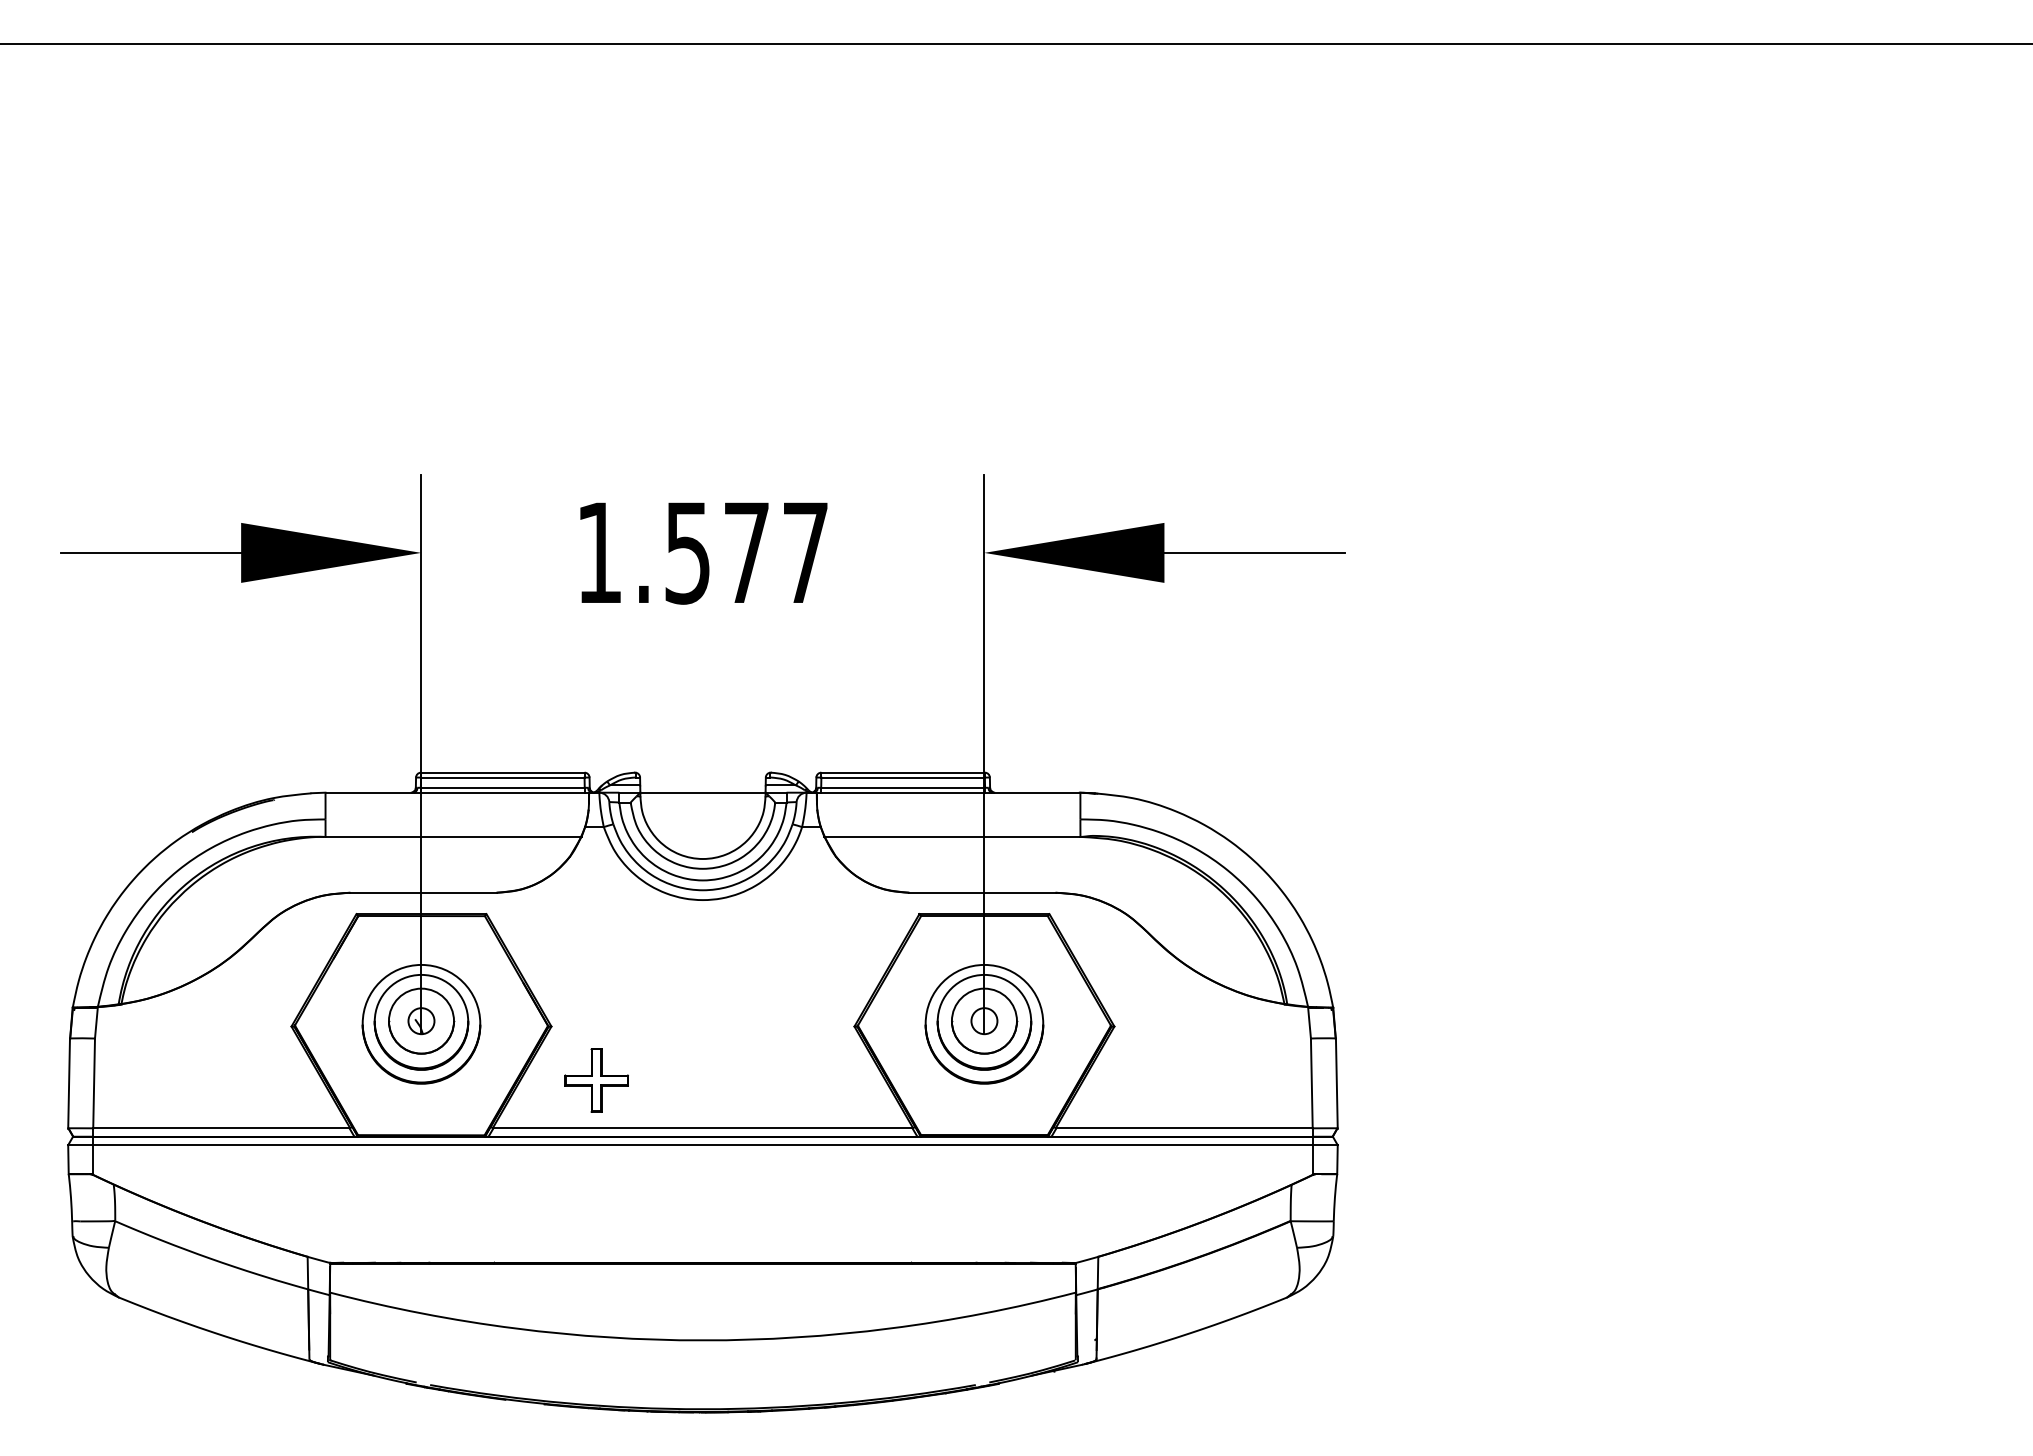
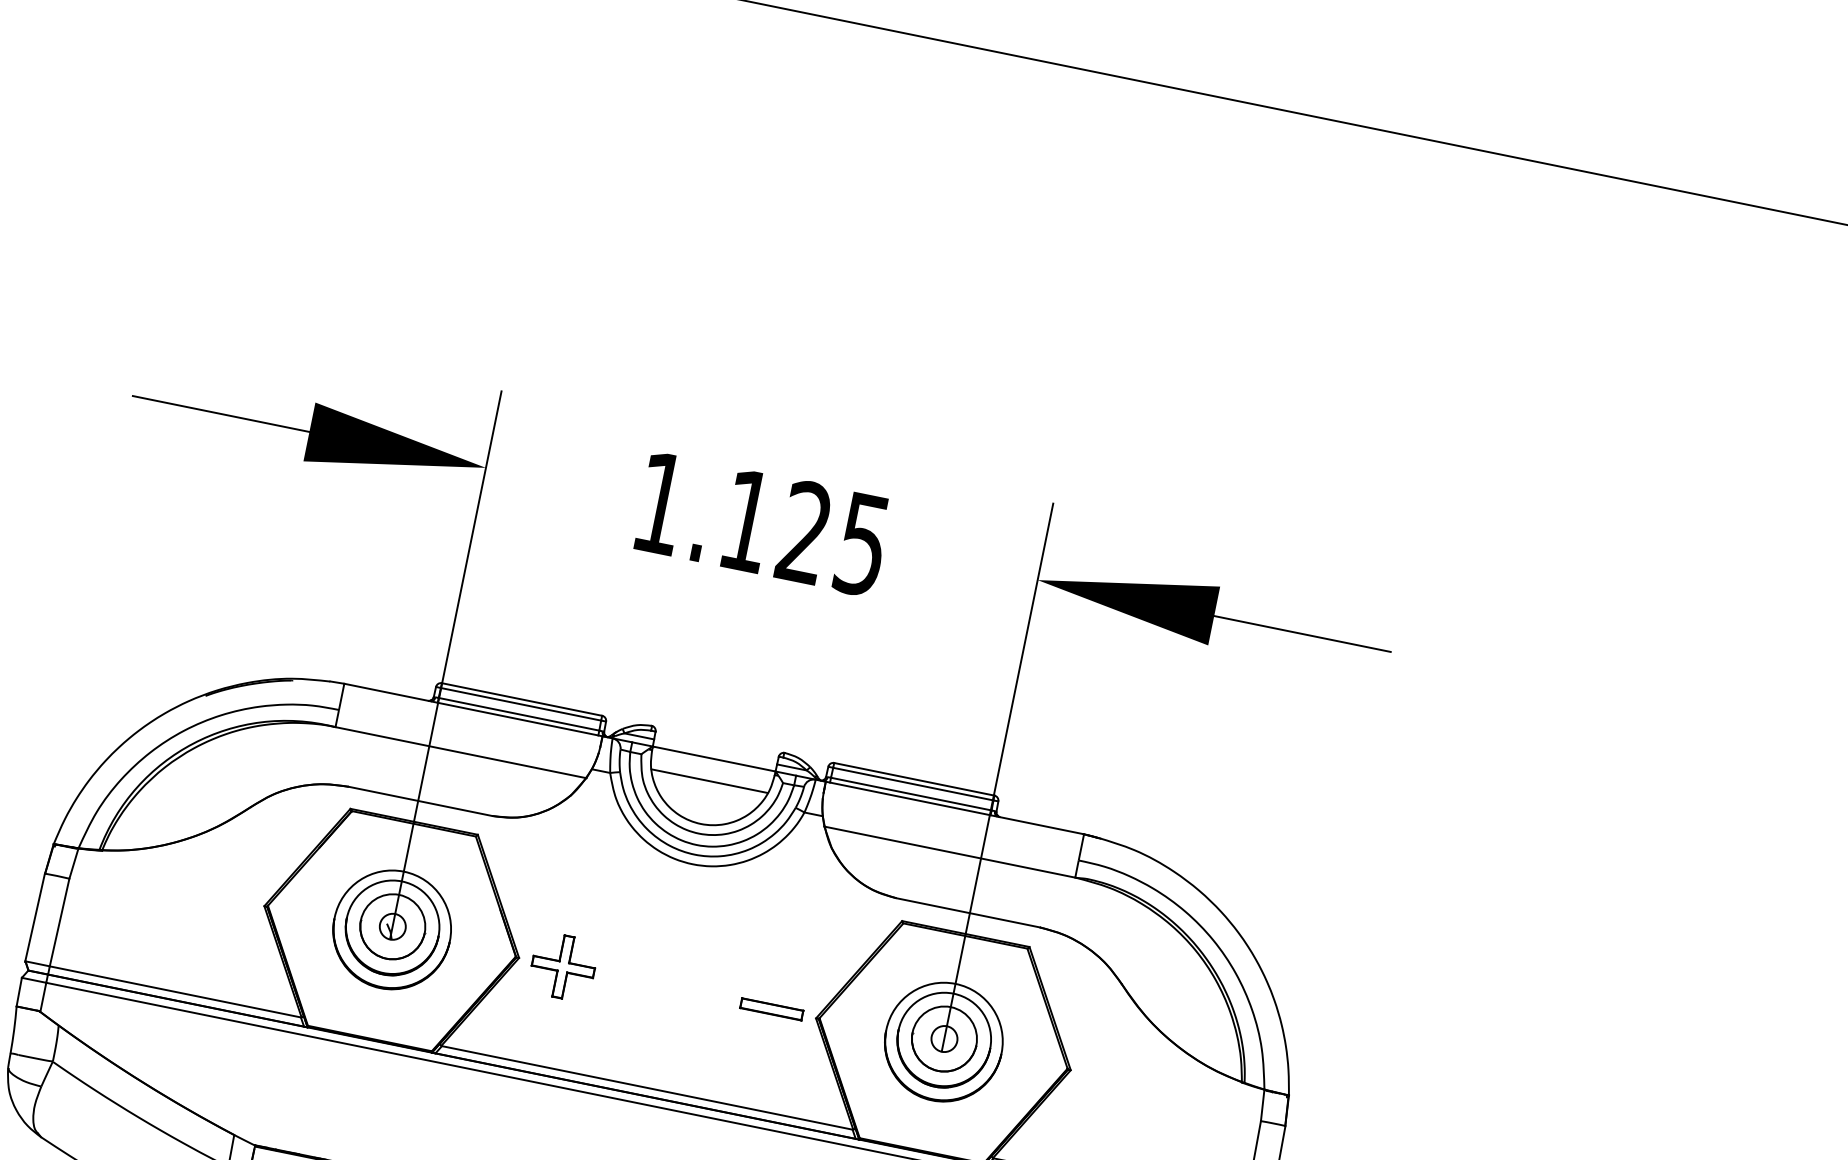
text: (746, 552) -> (804, 532), 1.577 -> 1.125
line: (702, 815) -> (709, 781), added
part: (809, 1026) -> (771, 1009), added
part: (596, 1080) -> (563, 966), moved

